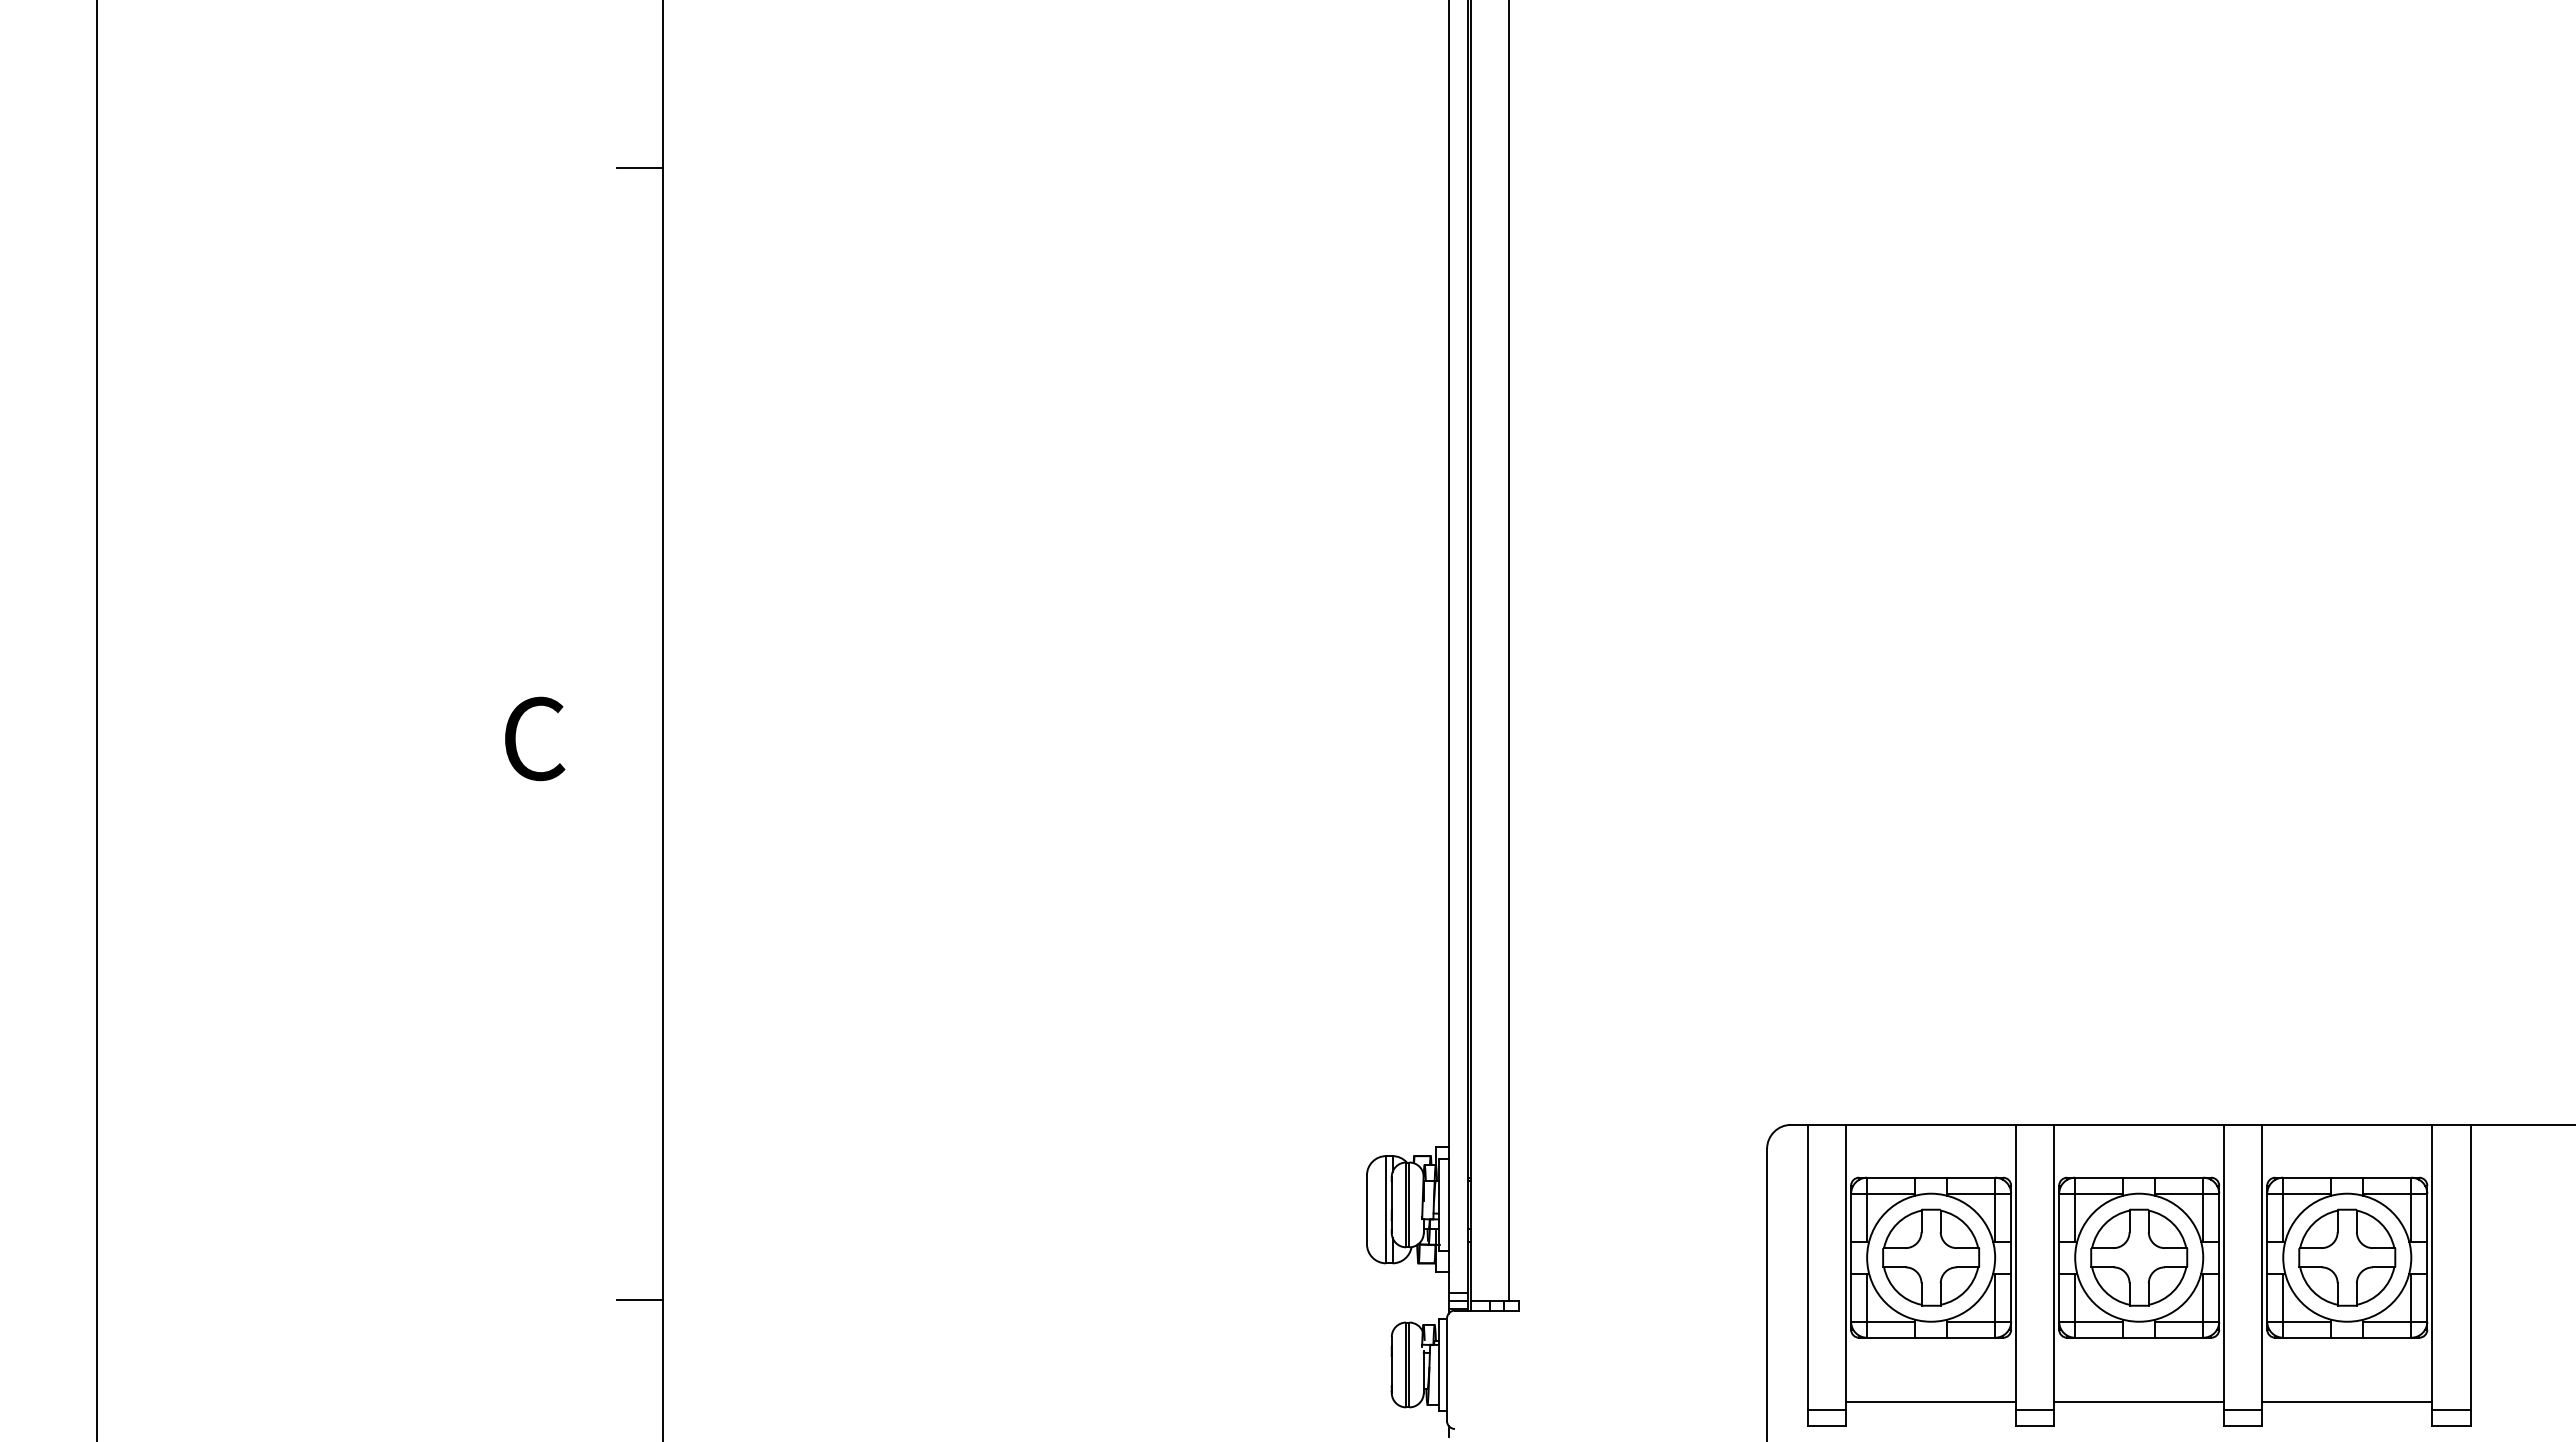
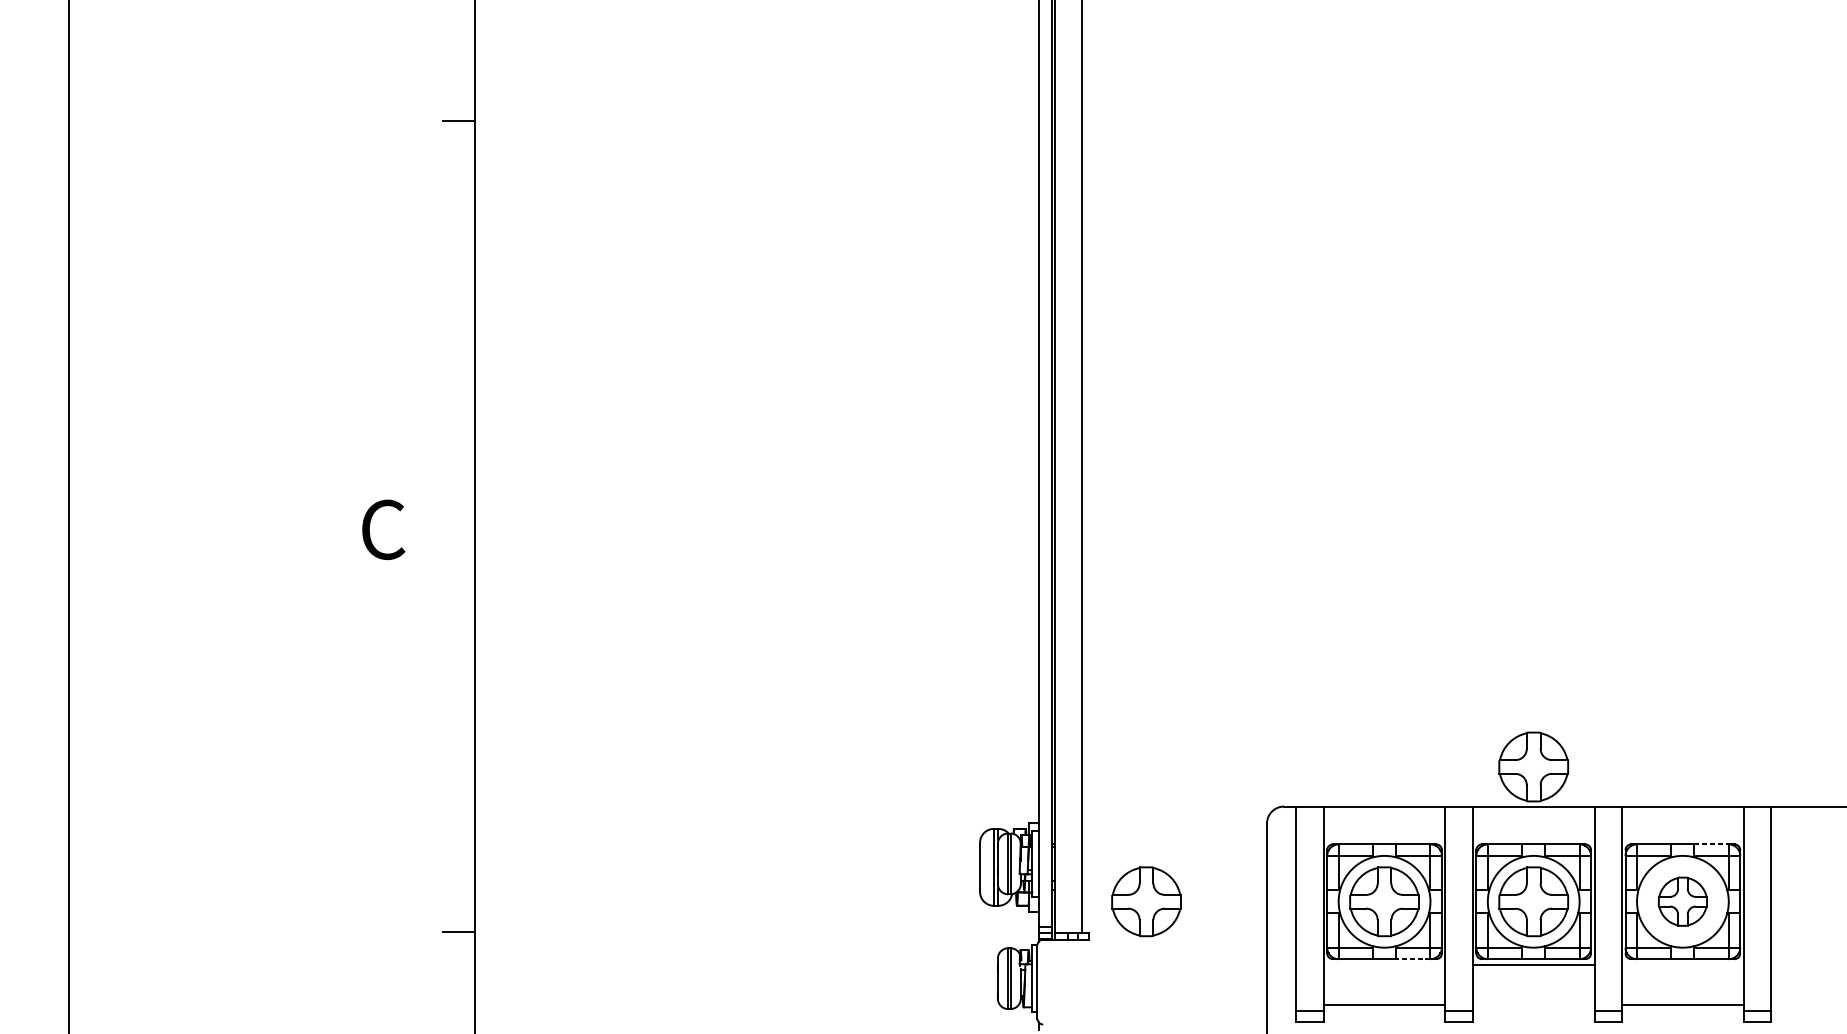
part: (2139, 1069) -> (1533, 766), added
line: (2387, 1177) -> (1711, 844), solid -> dashed
part: (1599, 1257) -> (1146, 901), added
part: (2347, 1257) -> (1683, 901), size x0.7
line: (1970, 1337) -> (1412, 958), solid -> dashed
line: (2139, 1401) -> (1533, 964), moved

